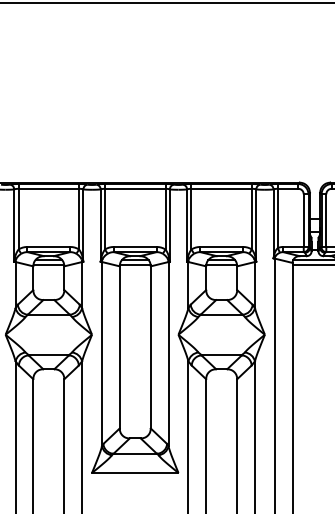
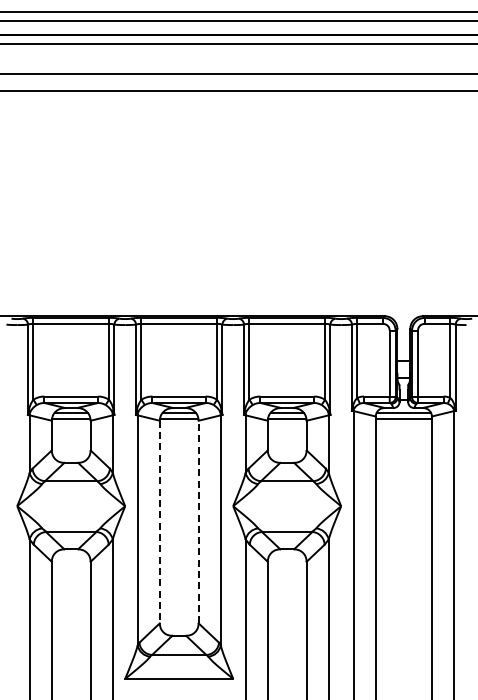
line: (150, 346) -> (198, 521), solid -> dashed
line: (119, 347) -> (159, 522), solid -> dashed

